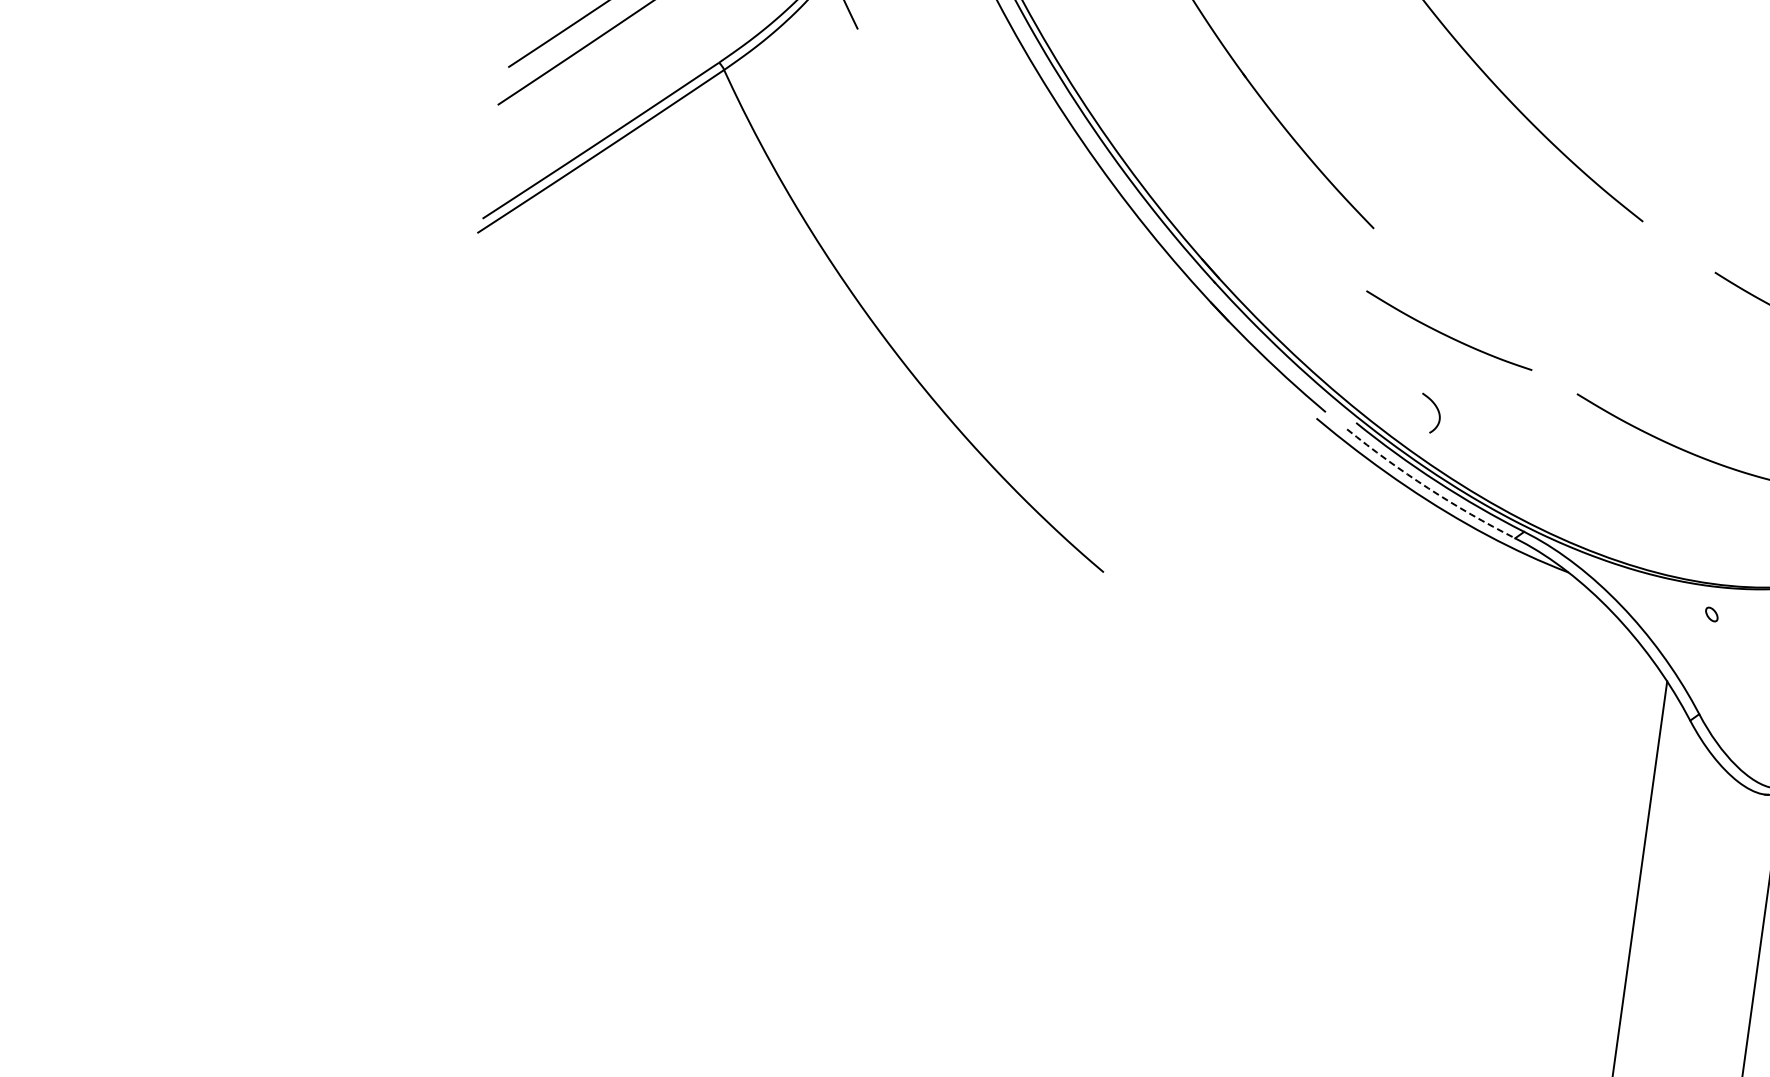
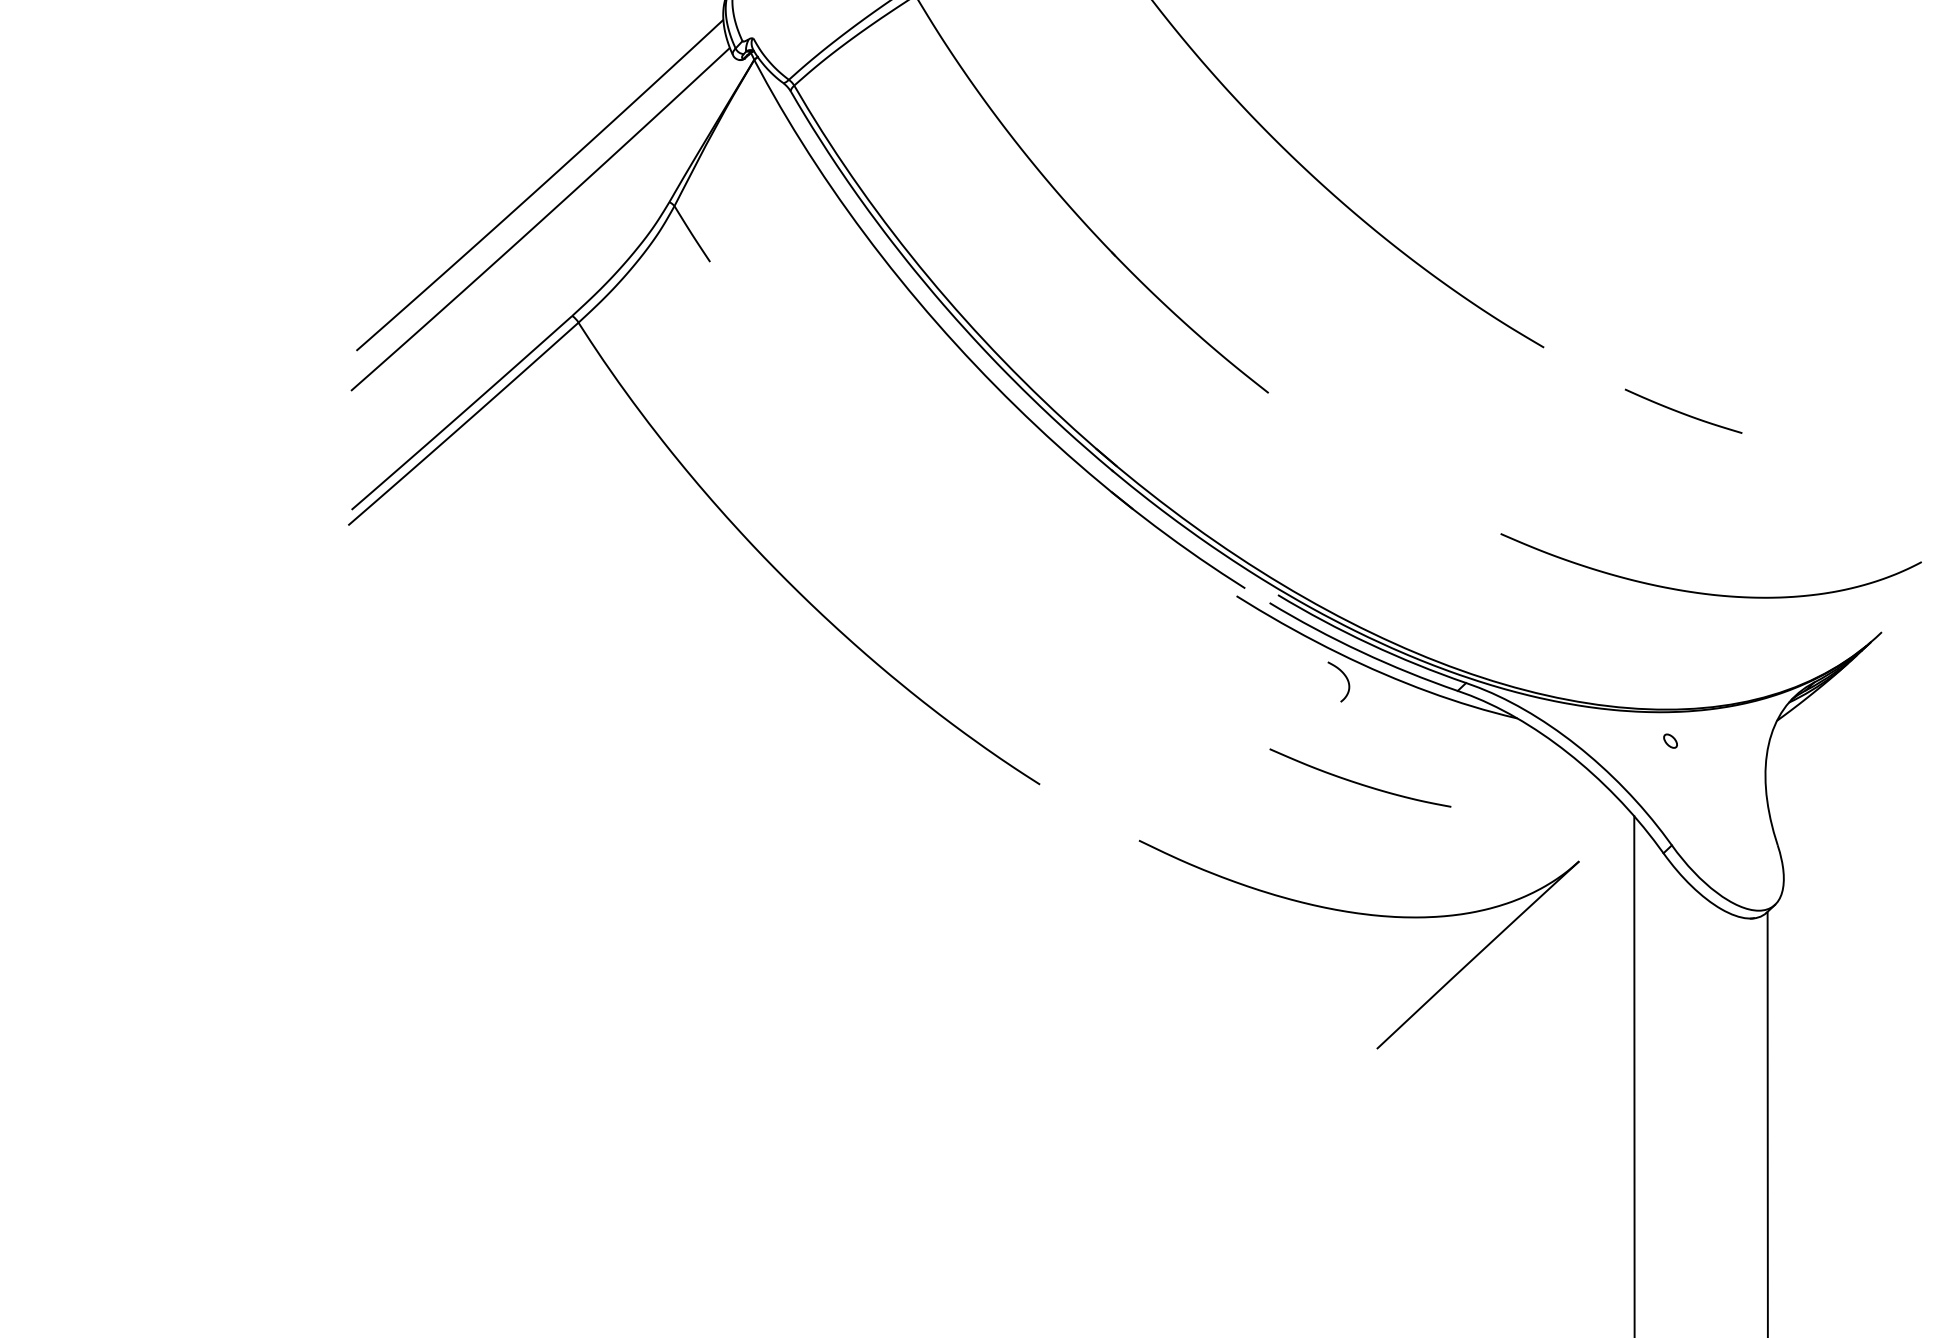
curve: (1446, 334) -> (1358, 782), moved
curve: (1436, 409) -> (1344, 676), moved
arc: (1428, 487) -> (1361, 651), dashed -> solid
part: (1396, 740) -> (1364, 915), added

